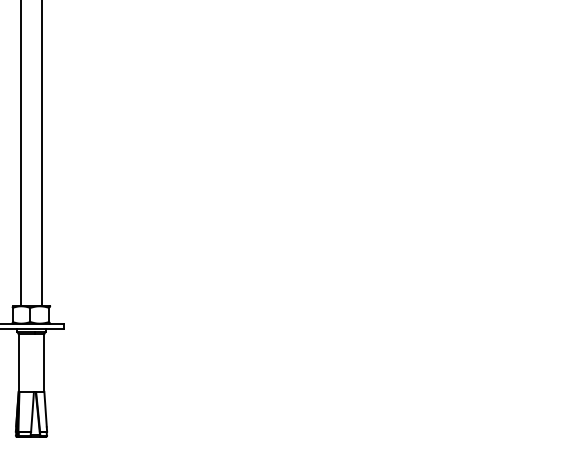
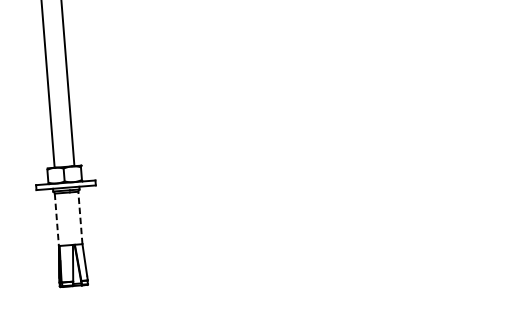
line: (18, 363) -> (56, 220), solid -> dashed
line: (44, 363) -> (80, 218), solid -> dashed

